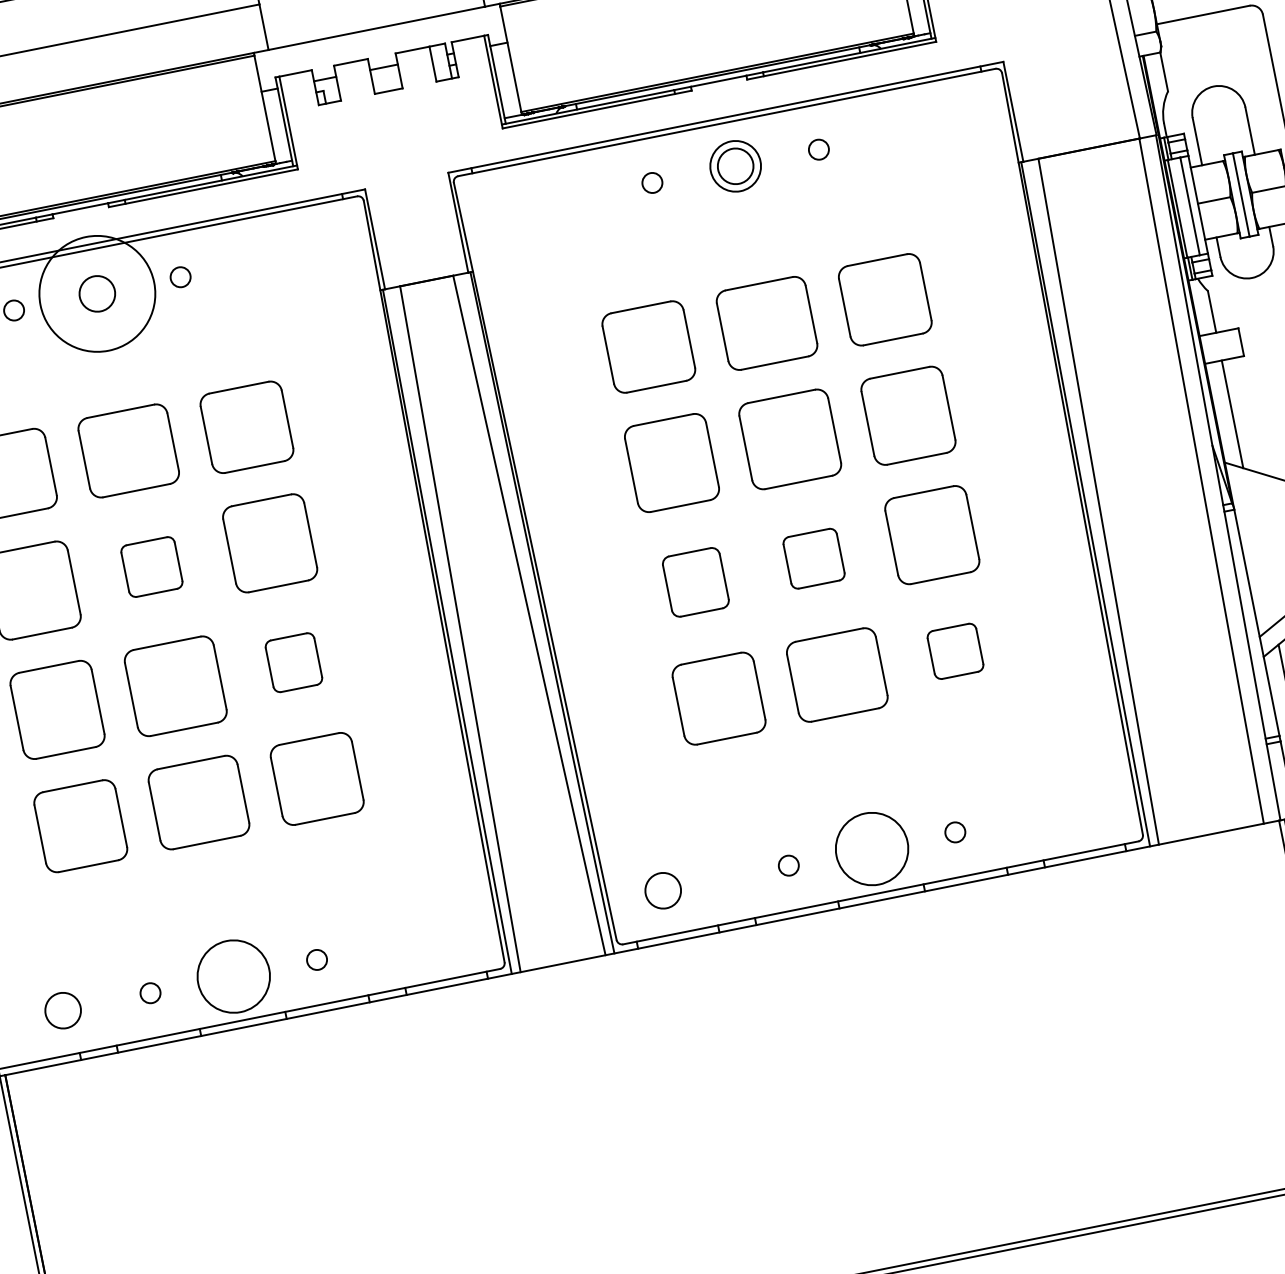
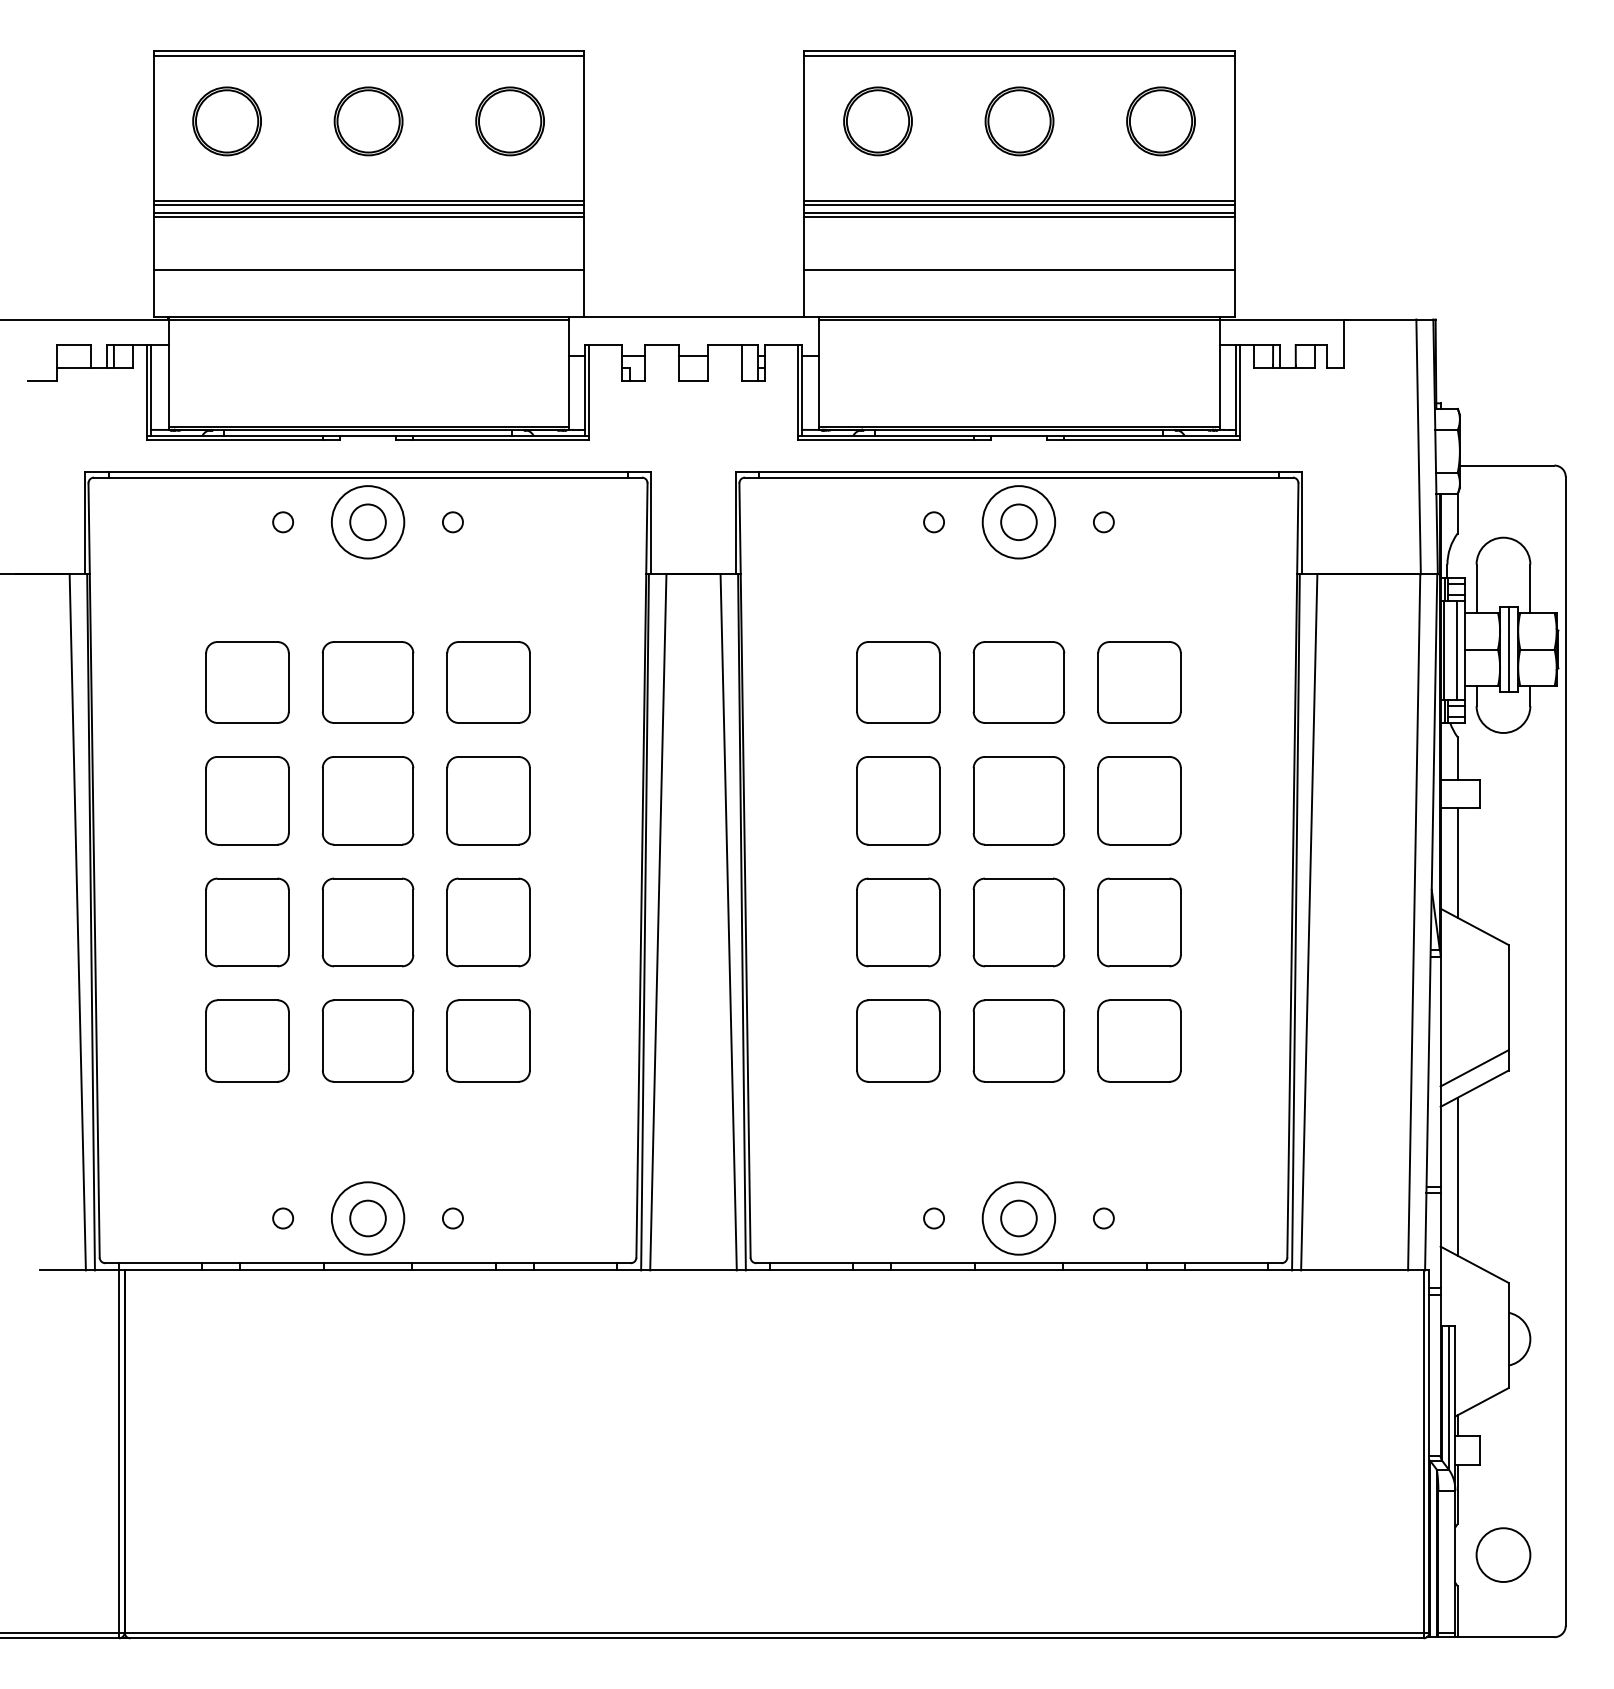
circle: (735, 166) -> (1018, 522), size x1.43
circle: (96, 294) -> (367, 522), size x0.62
part: (813, 558) -> (1018, 922), size x1.67
part: (151, 566) -> (367, 800), size x1.67
part: (695, 582) -> (898, 922), size x1.43
part: (955, 650) -> (1139, 1040), size x1.67
part: (293, 662) -> (488, 922), size x1.67
circle: (662, 890) -> (1018, 1218), moved
circle: (62, 1010) -> (367, 1218), moved

